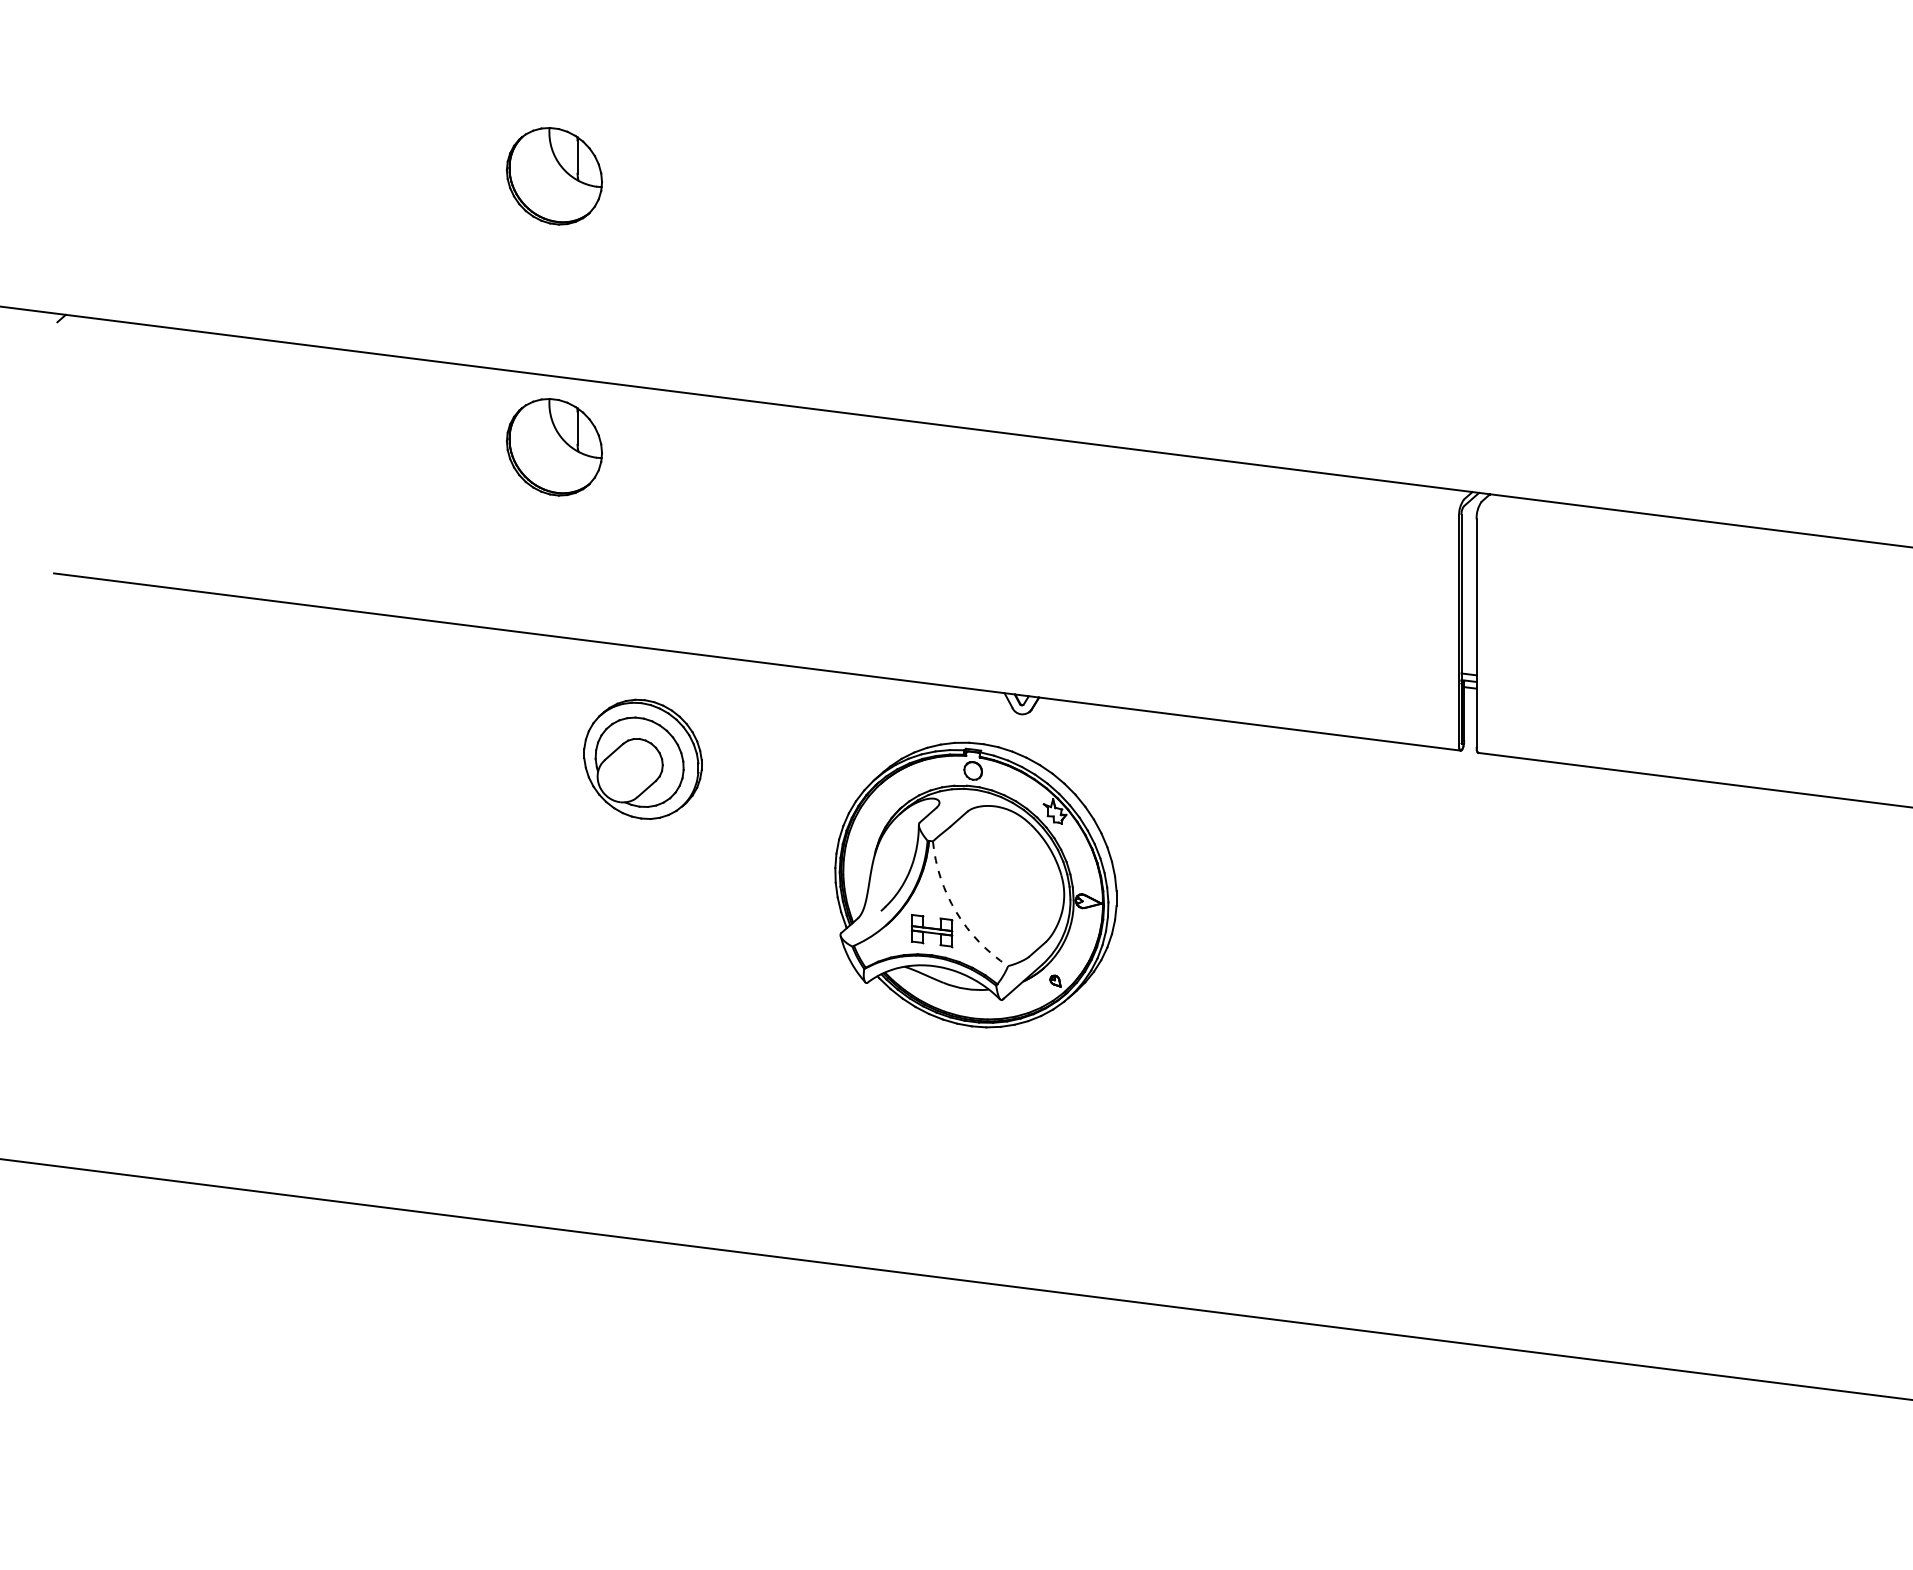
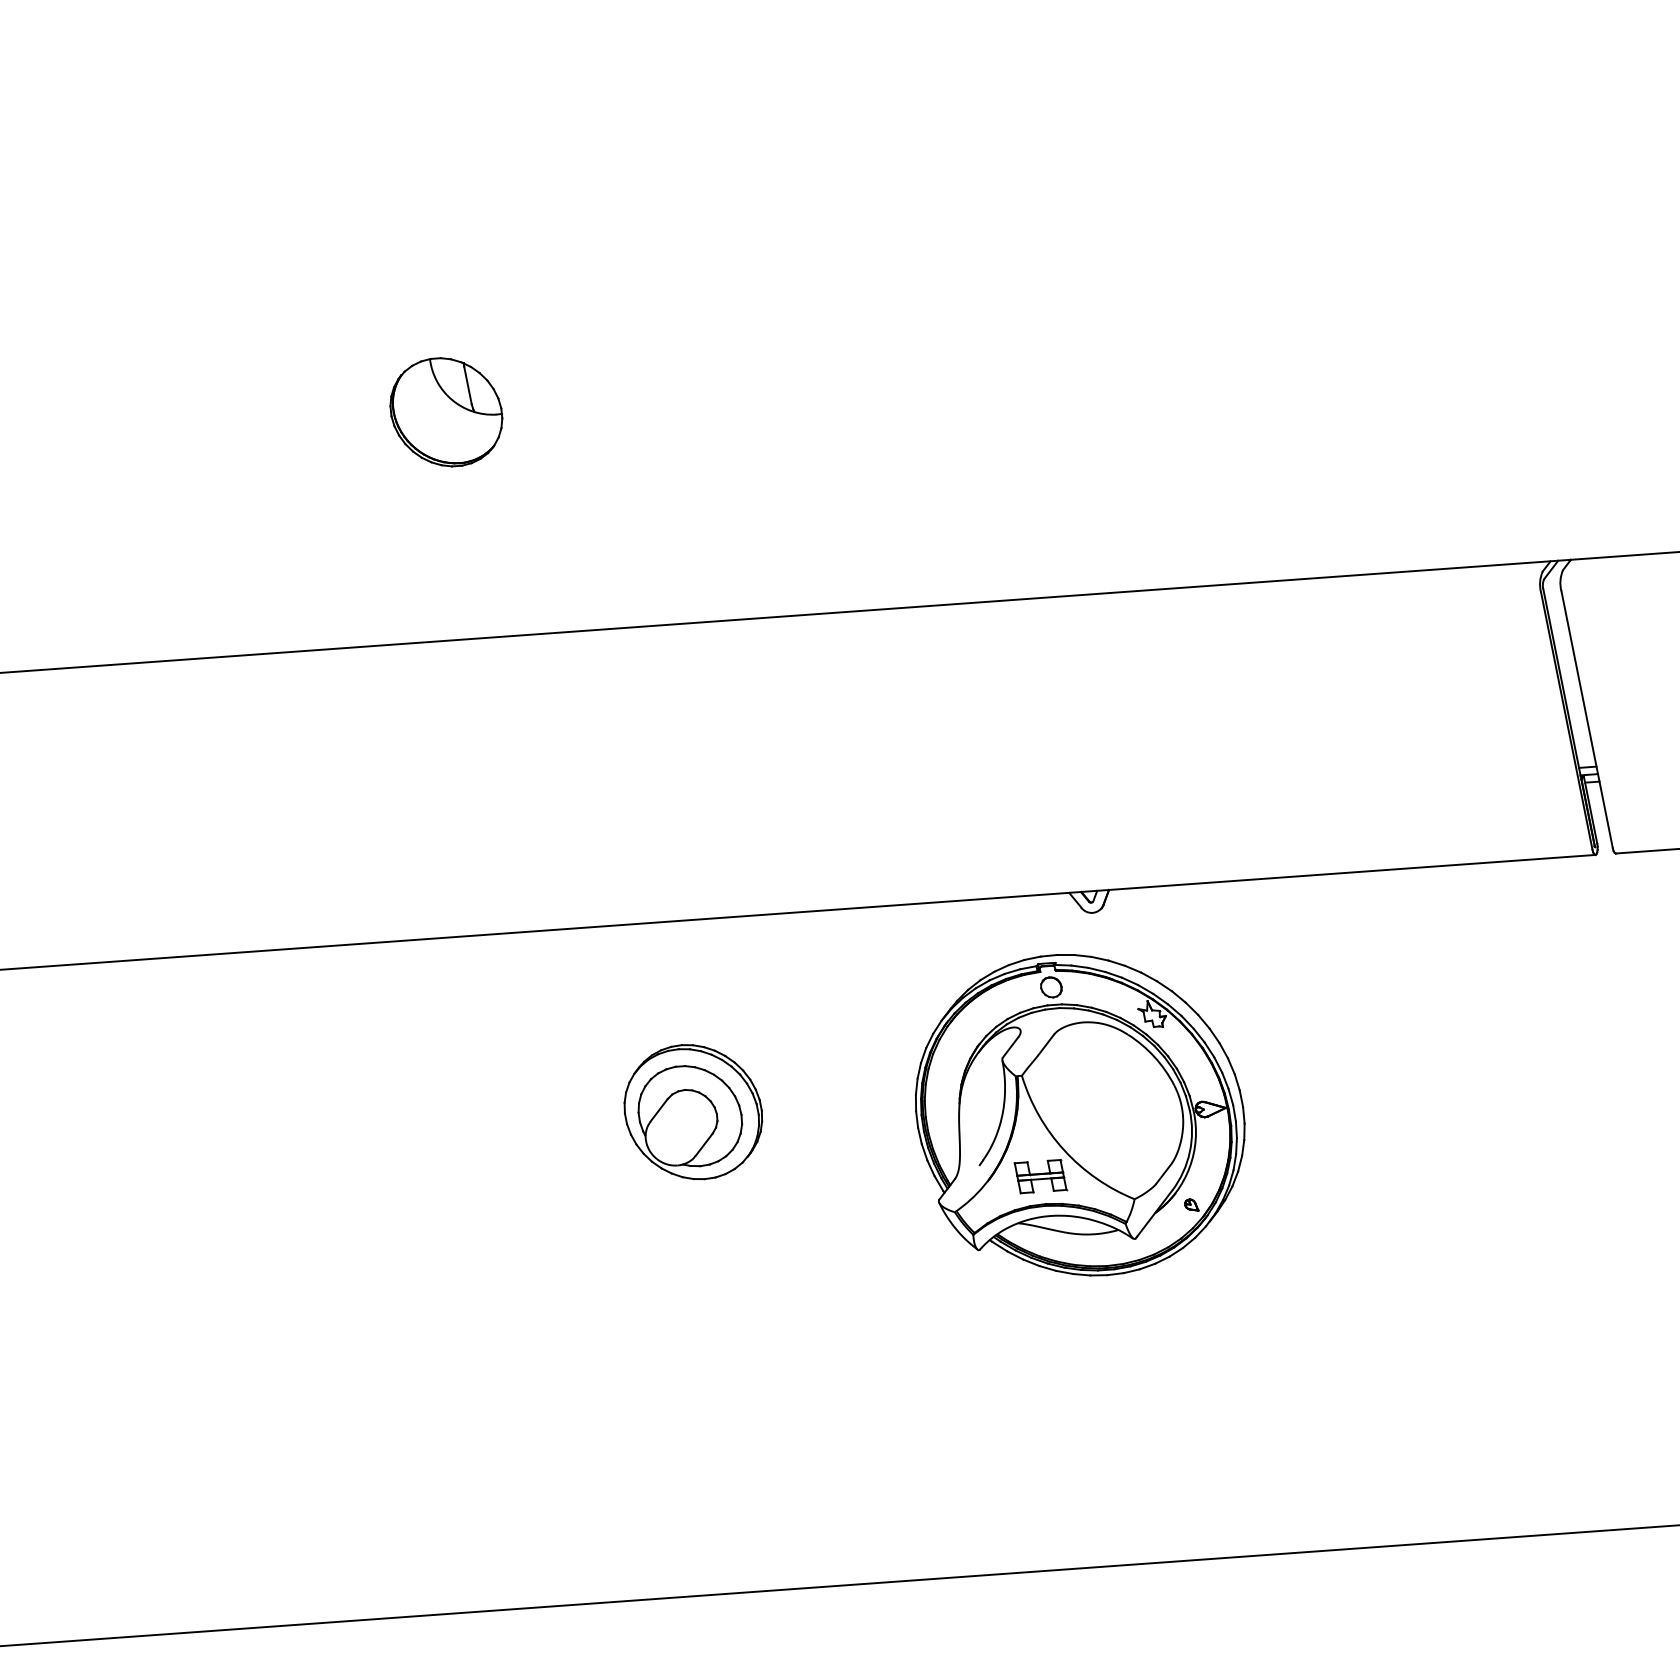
part: (553, 447) -> (506, 717), removed
part: (642, 758) -> (692, 1111), moved
arc: (956, 912) -> (1064, 1150), dashed -> solid

